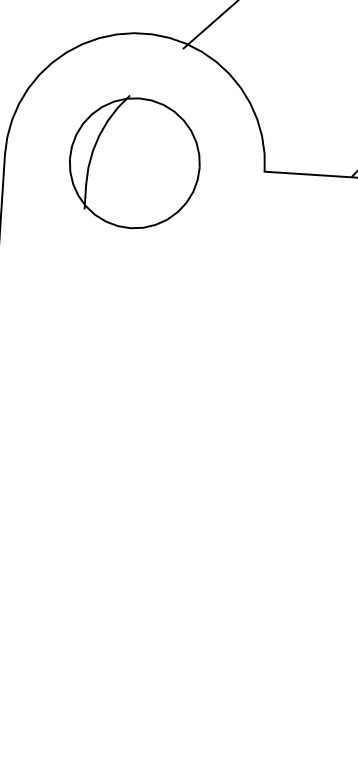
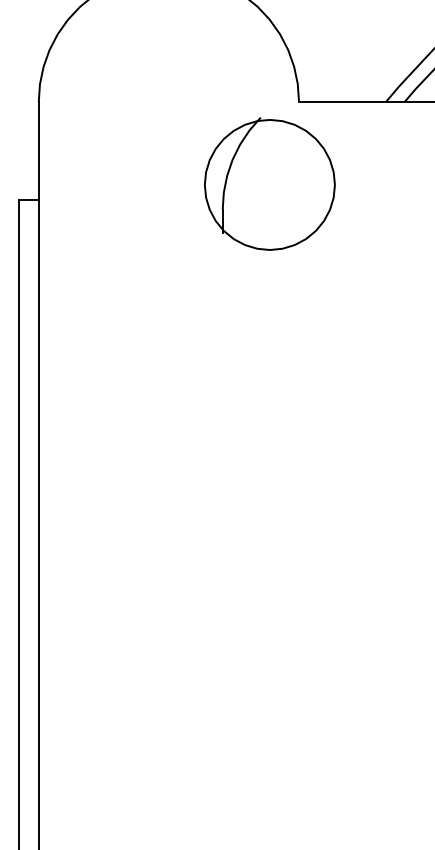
part: (134, 161) -> (269, 183), moved

